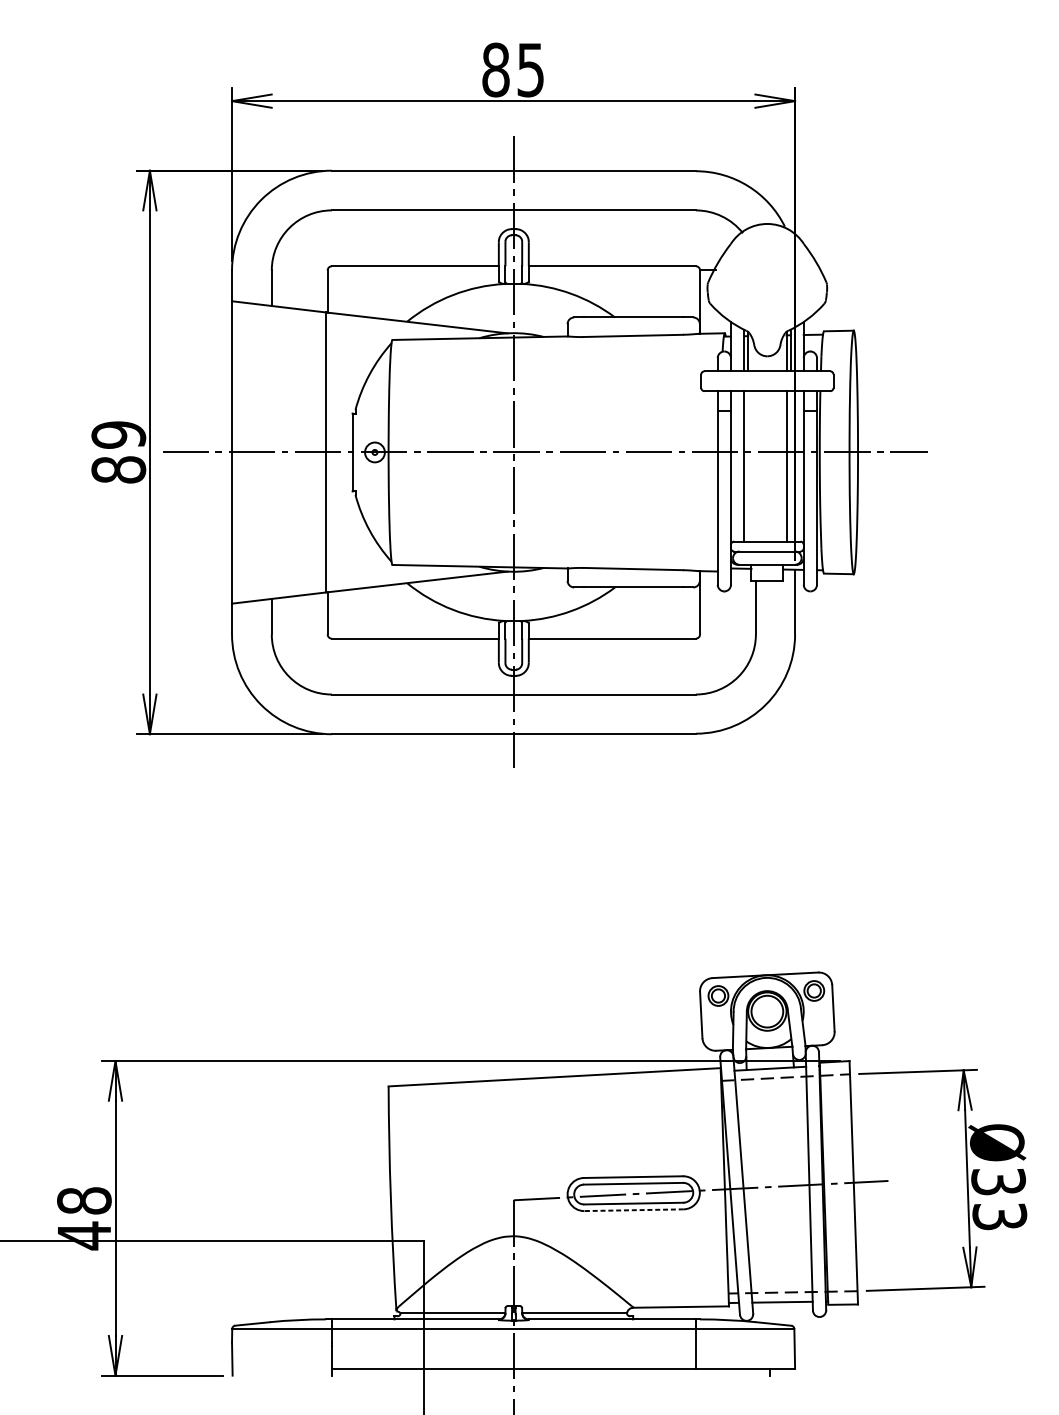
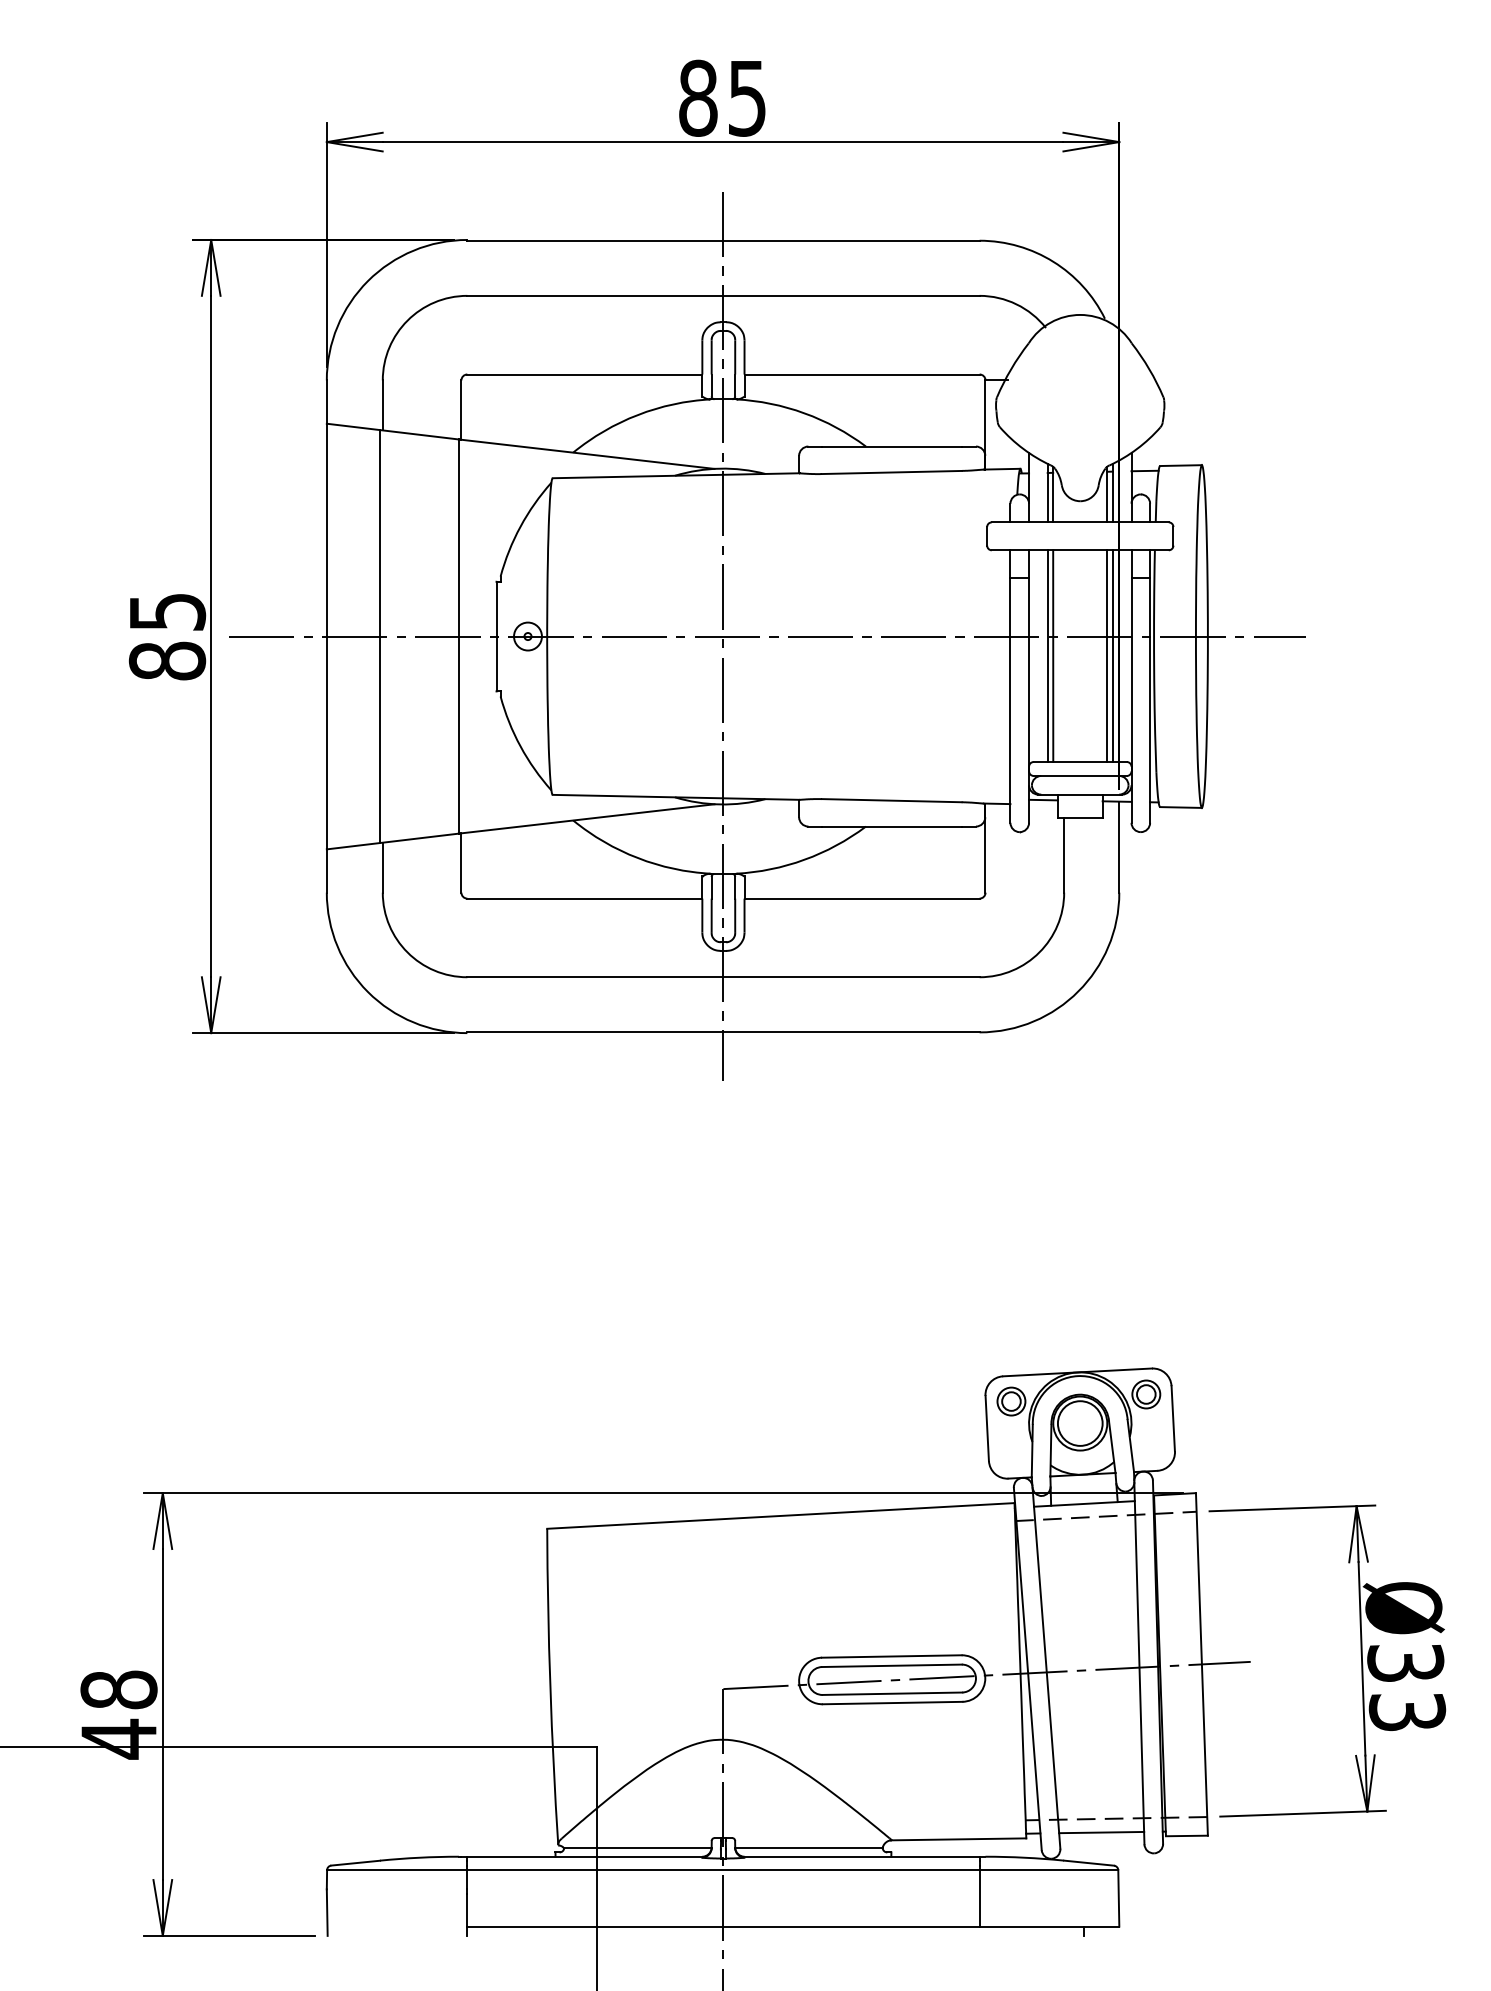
text: (118, 434) -> (166, 611), 89 -> 85
line: (270, 452) -> (380, 636), added
line: (748, 466) -> (1053, 656), added
line: (790, 466) -> (1112, 656), added
line: (633, 1210) -> (892, 1703), dashed -> solid

